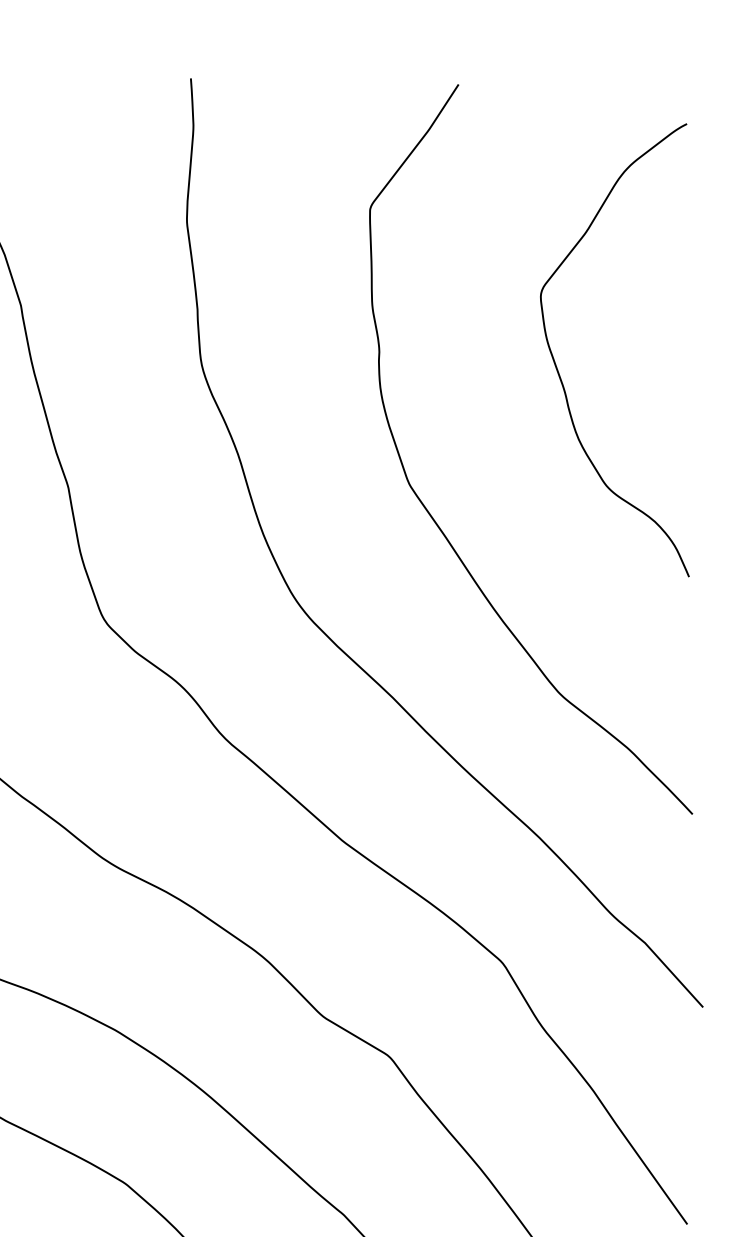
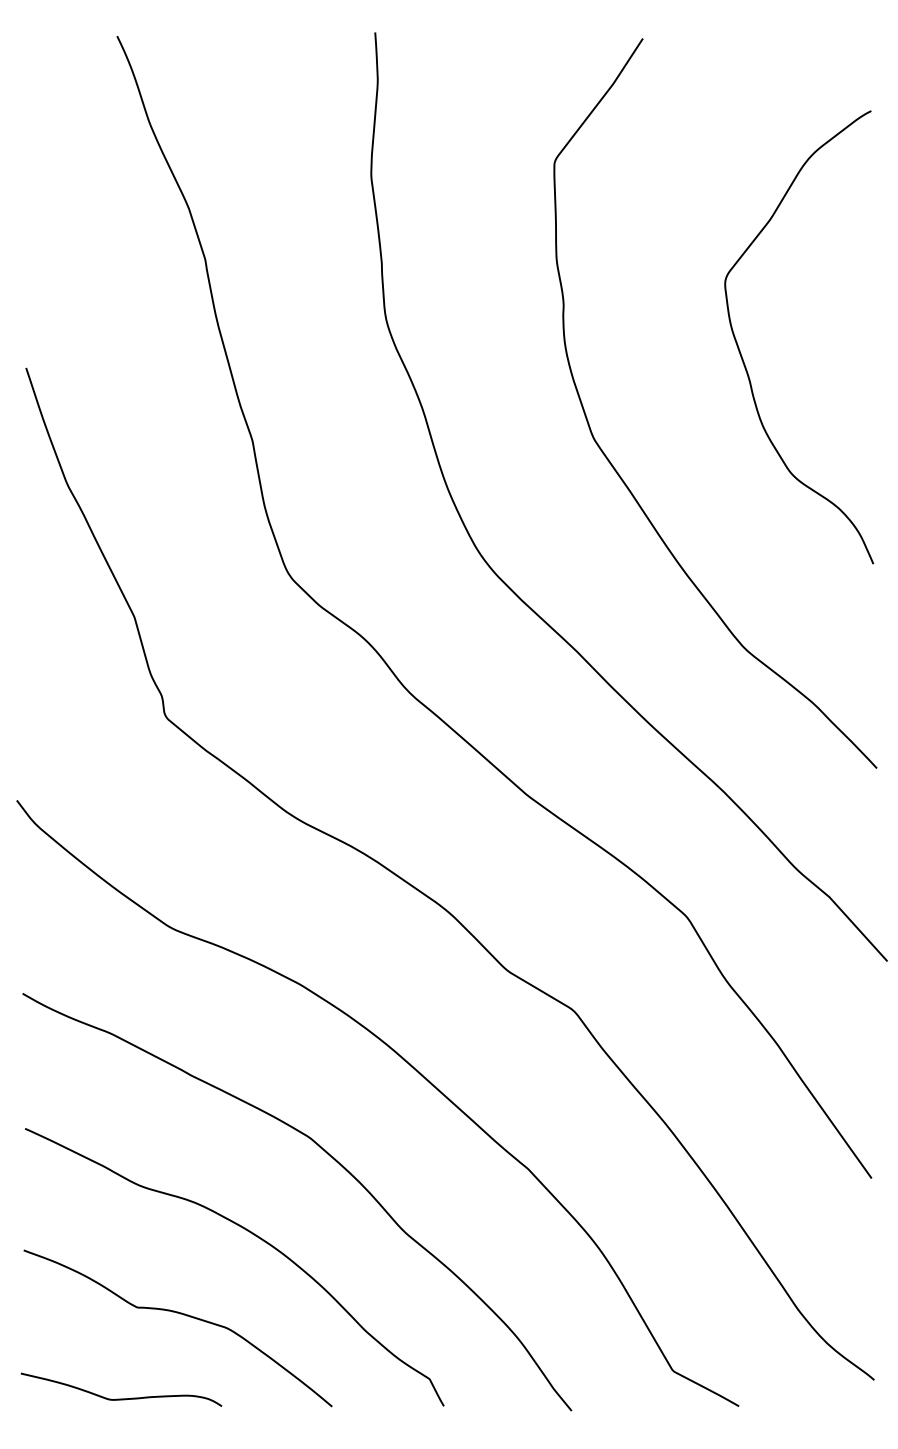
curve: (559, 371) -> (743, 358), moved

